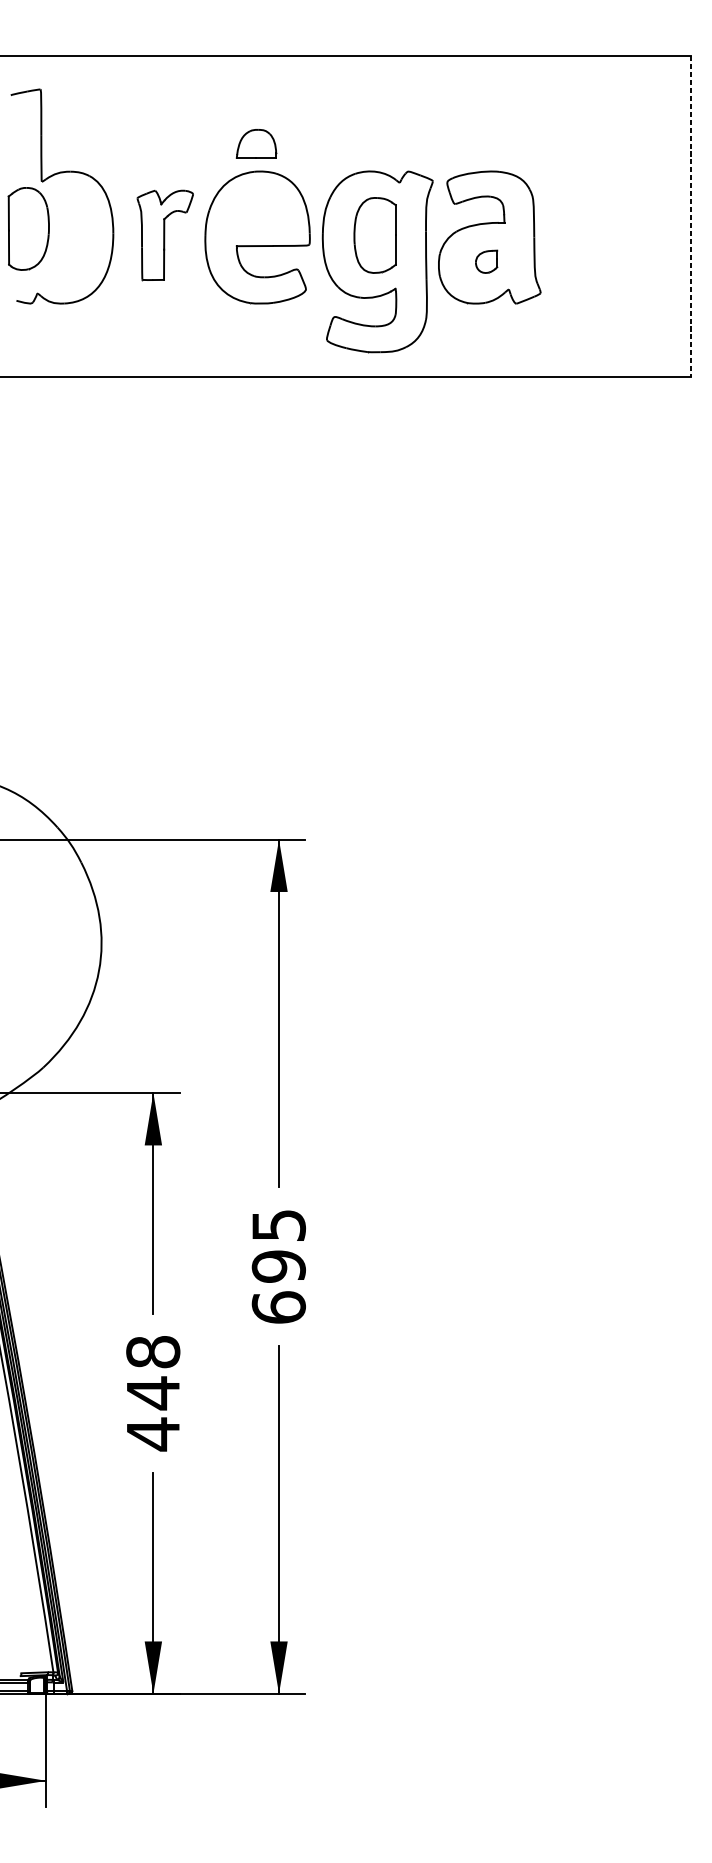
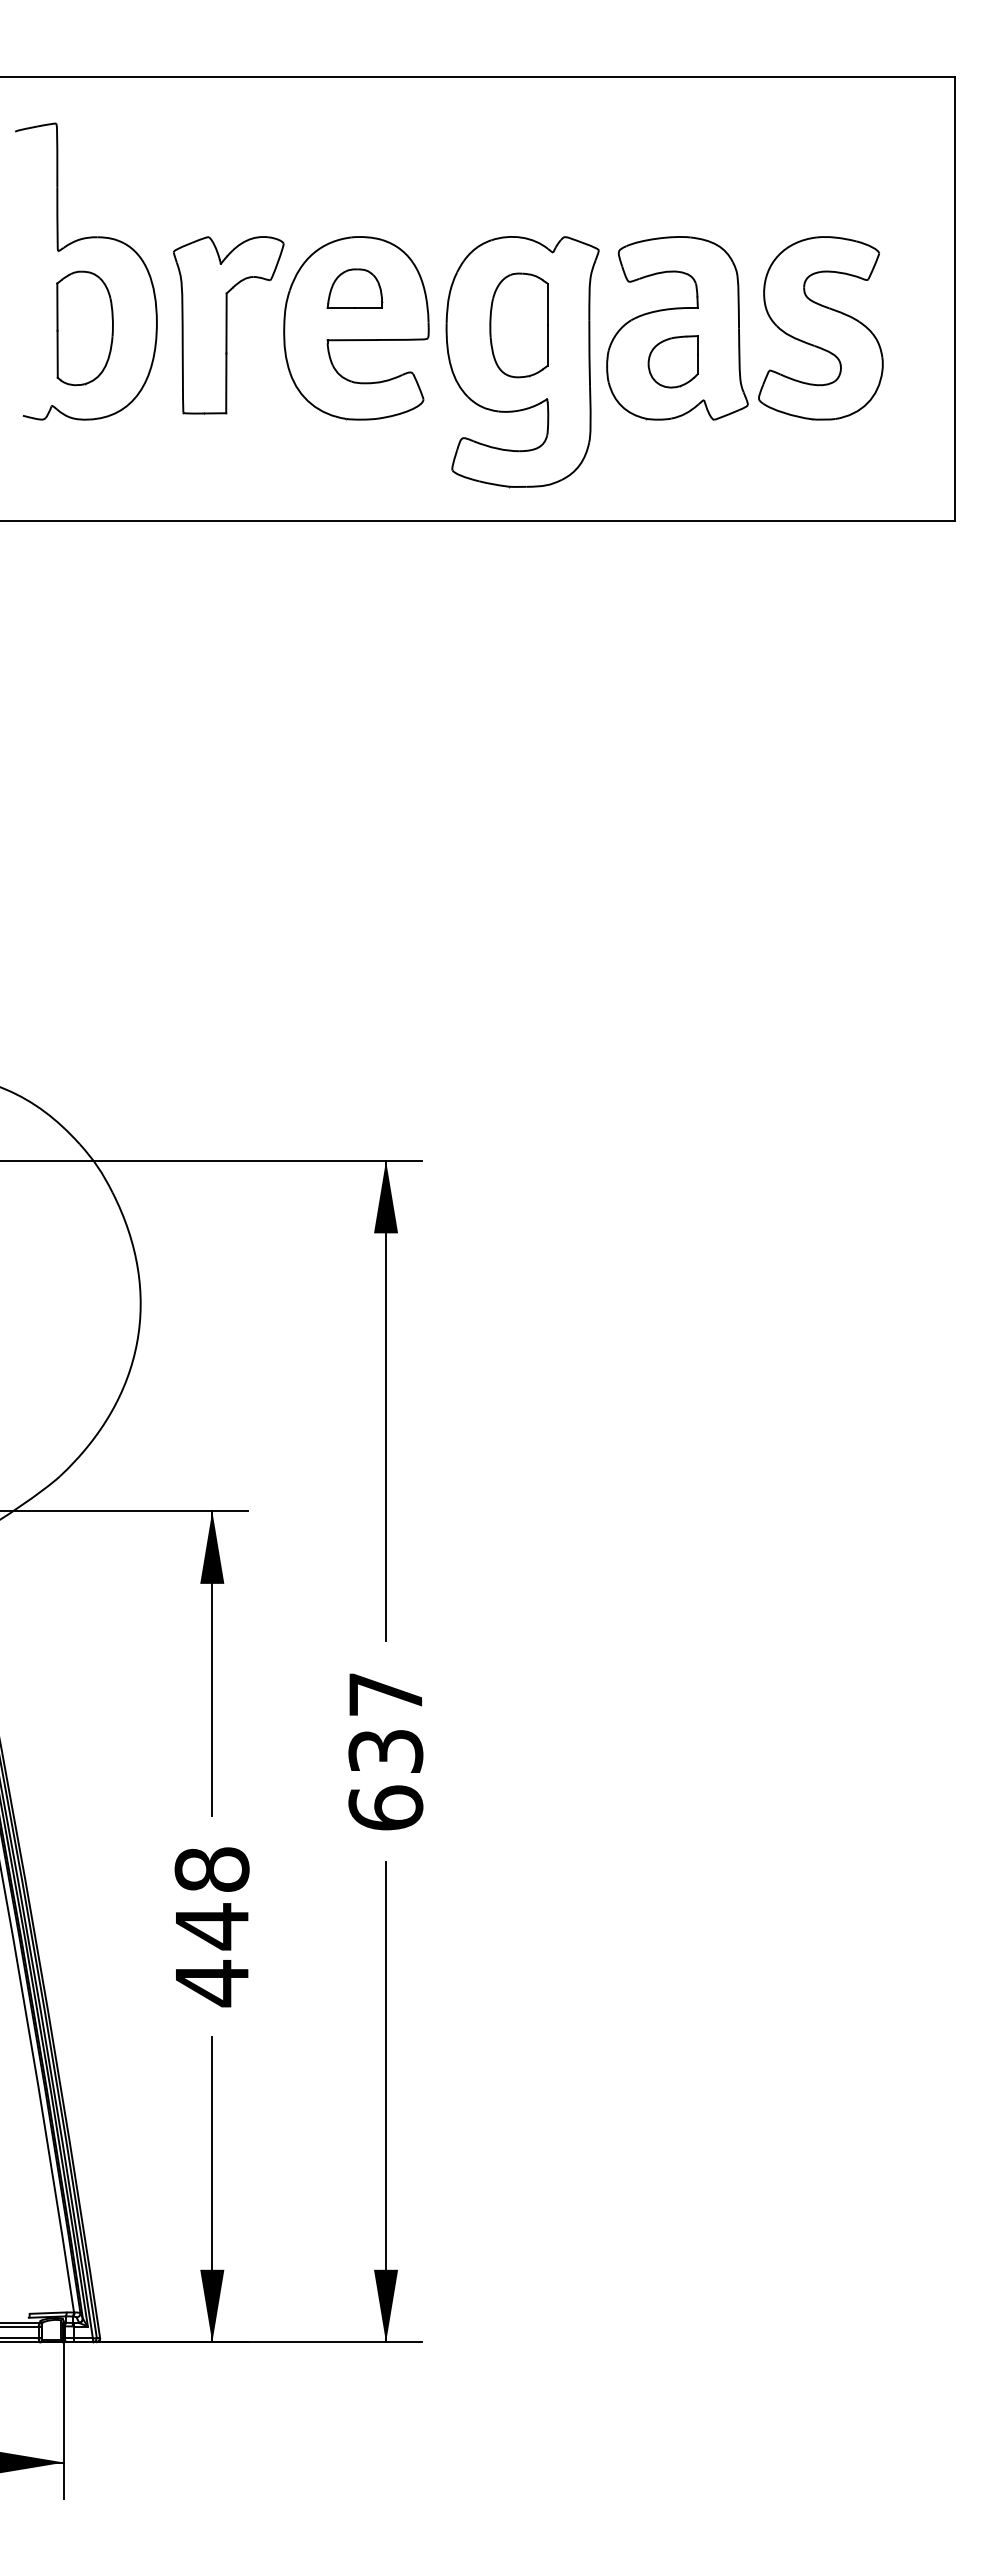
part: (256, 143) -> (354, 288), moved
line: (690, 216) -> (955, 299), dashed -> solid
part: (28, 229) -> (84, 328), moved
part: (165, 235) -> (228, 325), size x1.43
part: (593, 237) -> (820, 328), added
part: (486, 261) -> (672, 361), size x1.67
text: (278, 1246) -> (385, 1723), 695 -> 637

